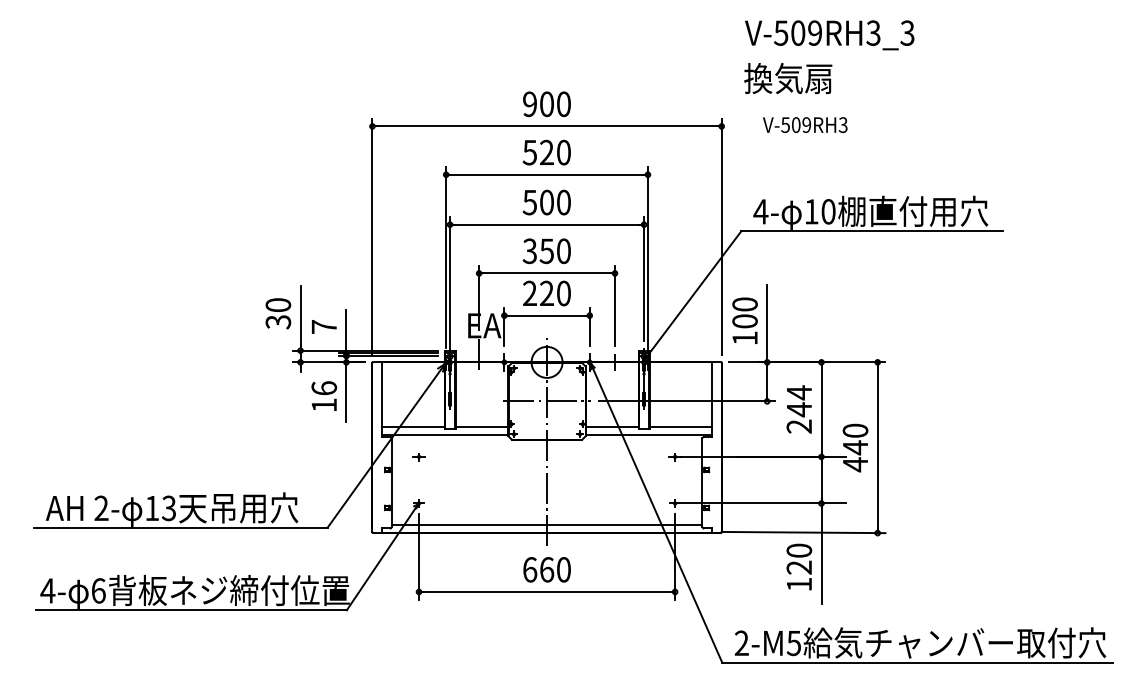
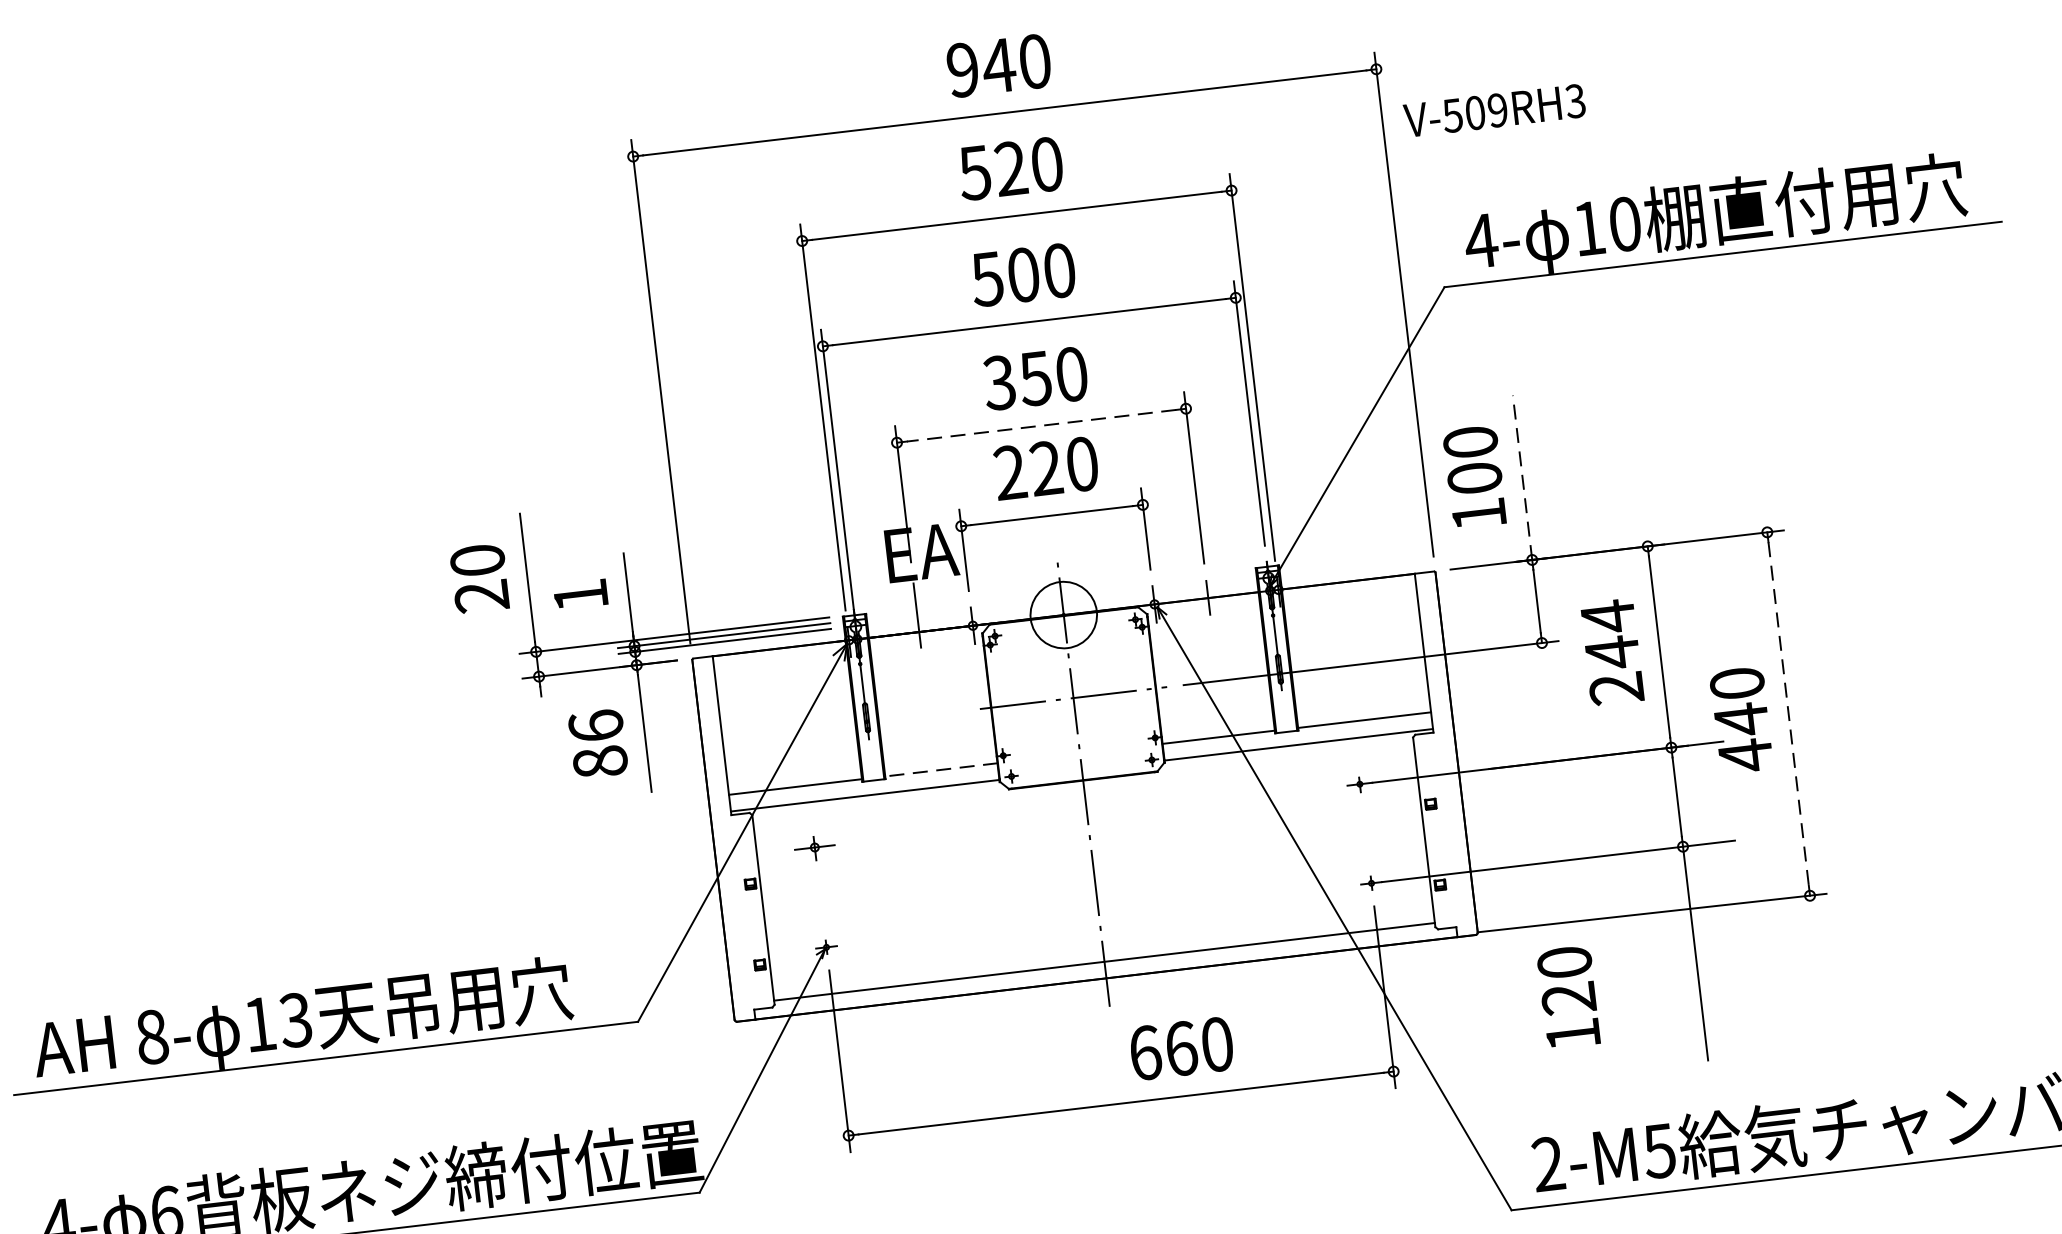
text: (546, 104) -> (998, 66), 900 -> 940
text: (805, 125) -> (1495, 111), moved
line: (546, 273) -> (1040, 426), solid -> dashed
text: (278, 322) -> (482, 597), 30 -> 20
line: (767, 323) -> (1523, 477), solid -> dashed
text: (323, 326) -> (579, 594), 7 -> 1
text: (324, 405) -> (600, 762), 16 -> 86
line: (481, 427) -> (940, 770), solid -> dashed
line: (877, 447) -> (1788, 713), solid -> dashed
part: (418, 457) -> (813, 849), size x1.6
text: (101, 508) -> (152, 1037), 2- -> 8-
text: (799, 566) -> (1568, 996), moved
text: (546, 569) -> (1180, 1048), moved

